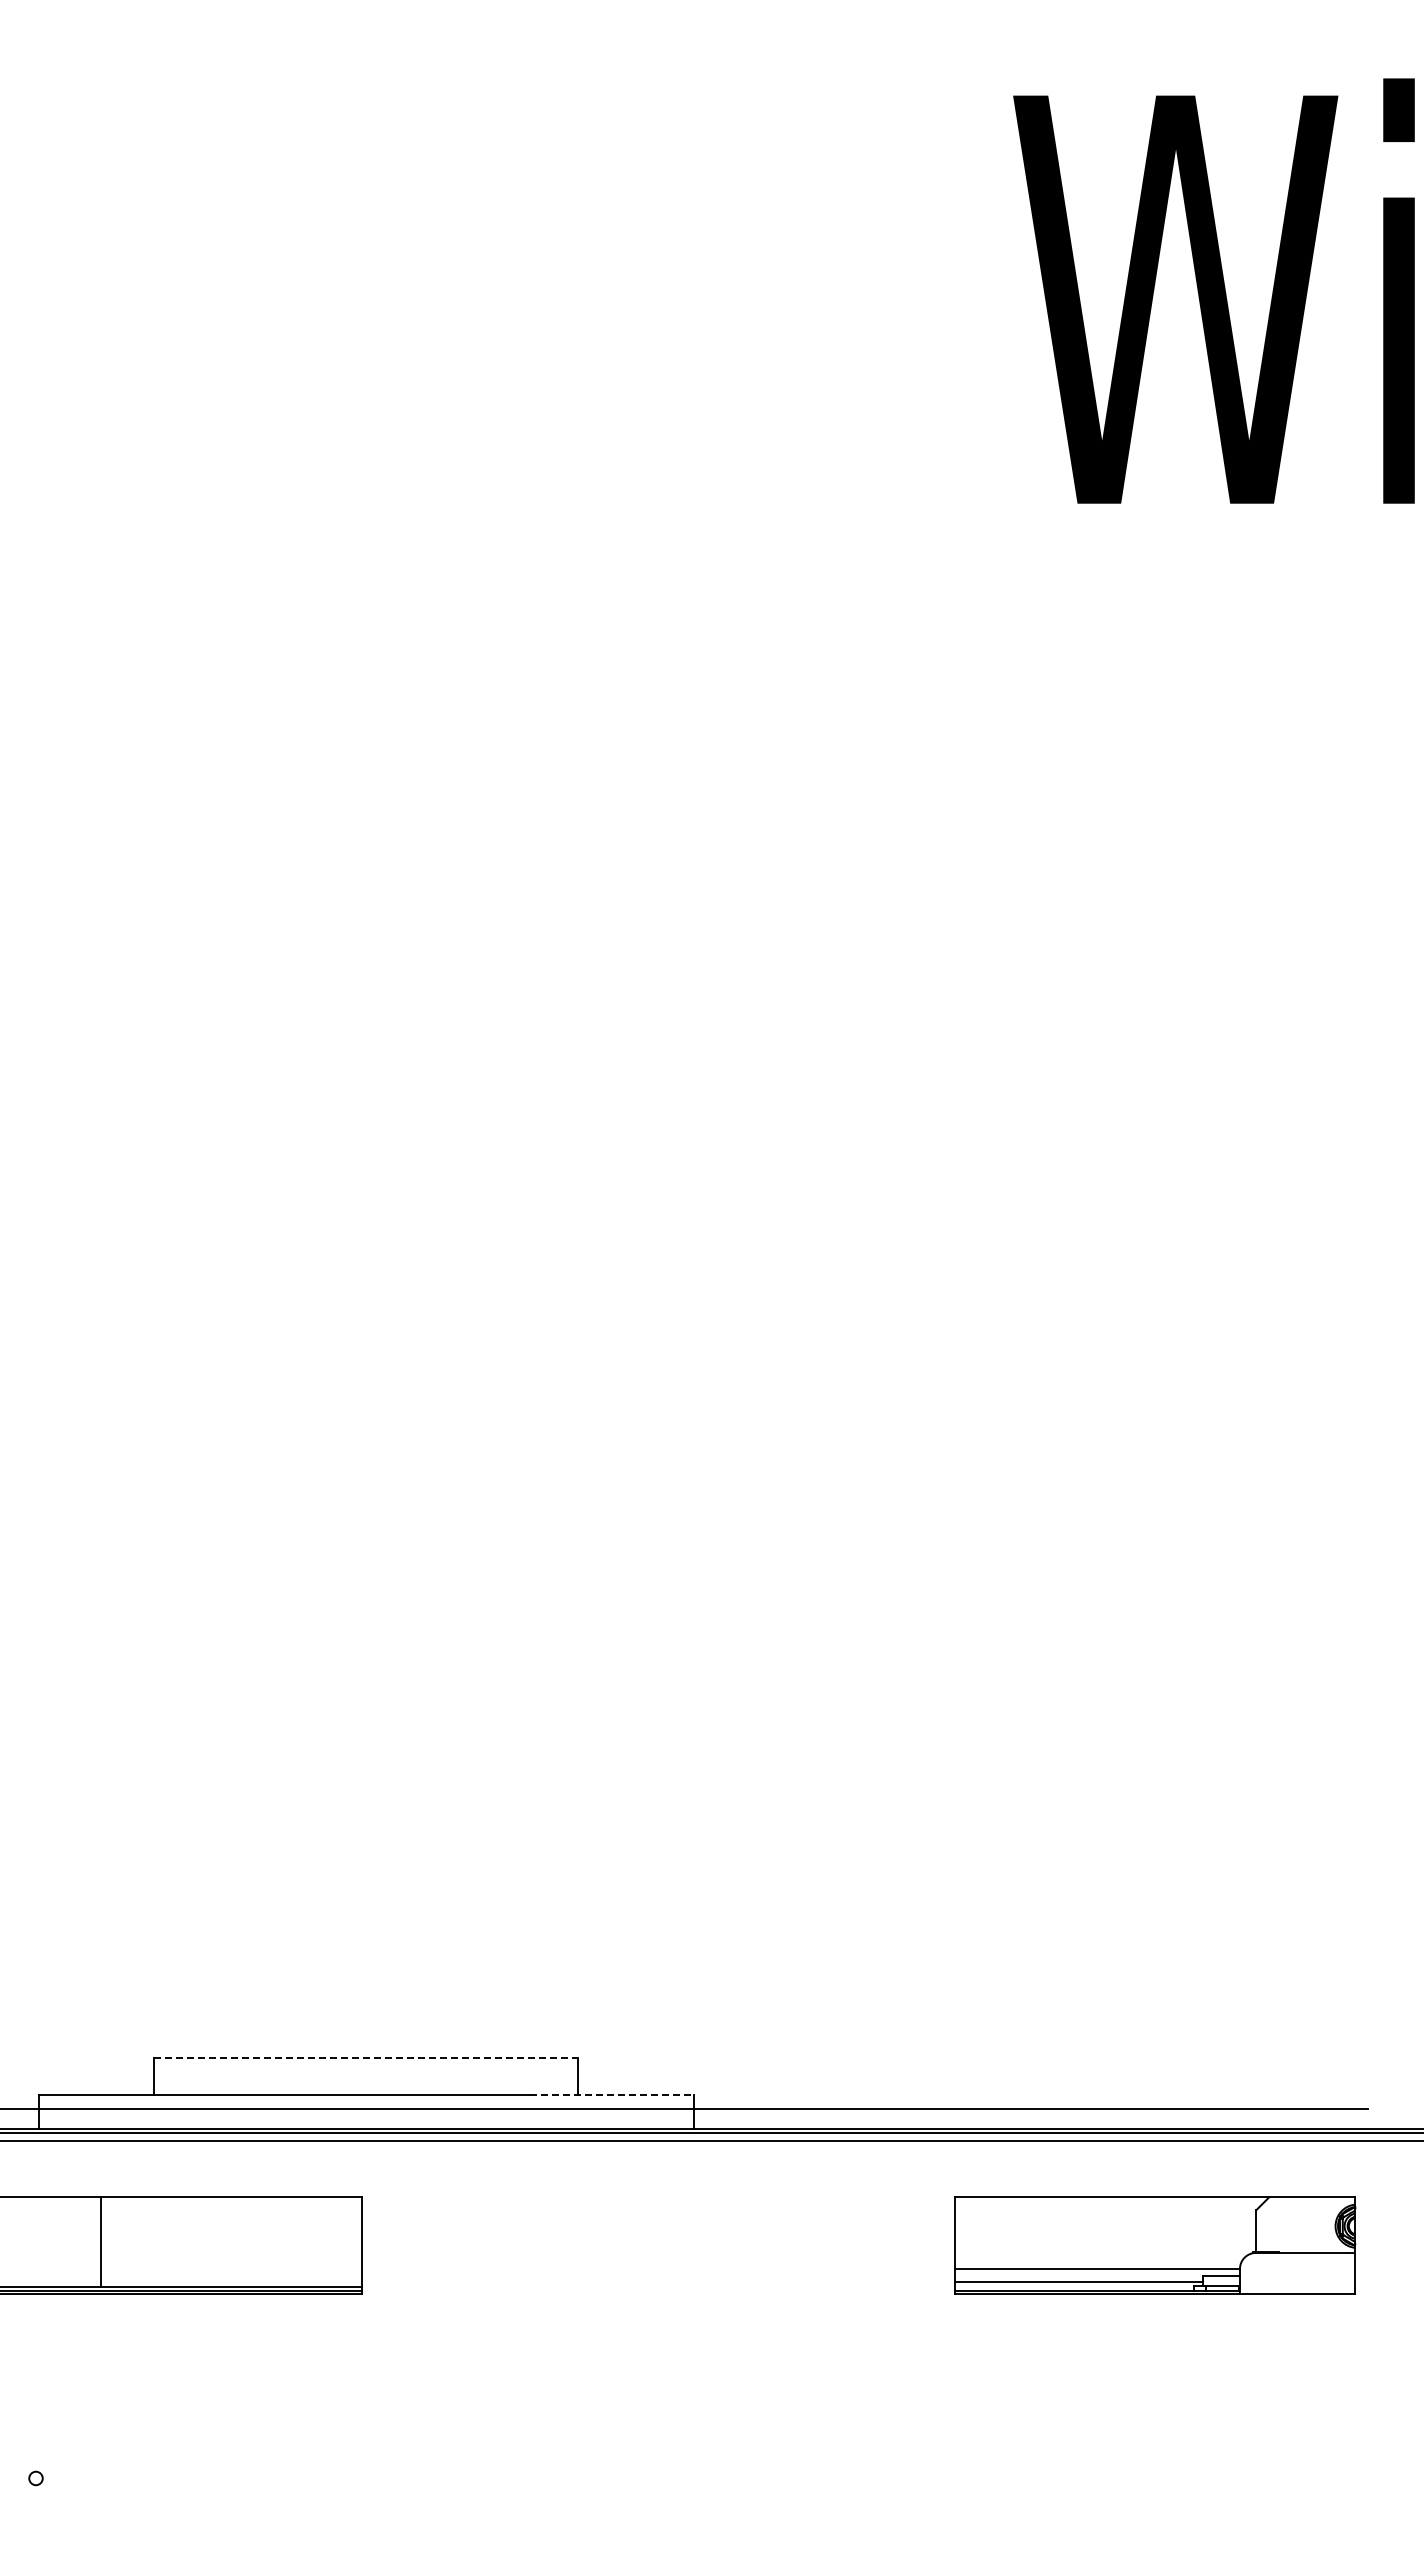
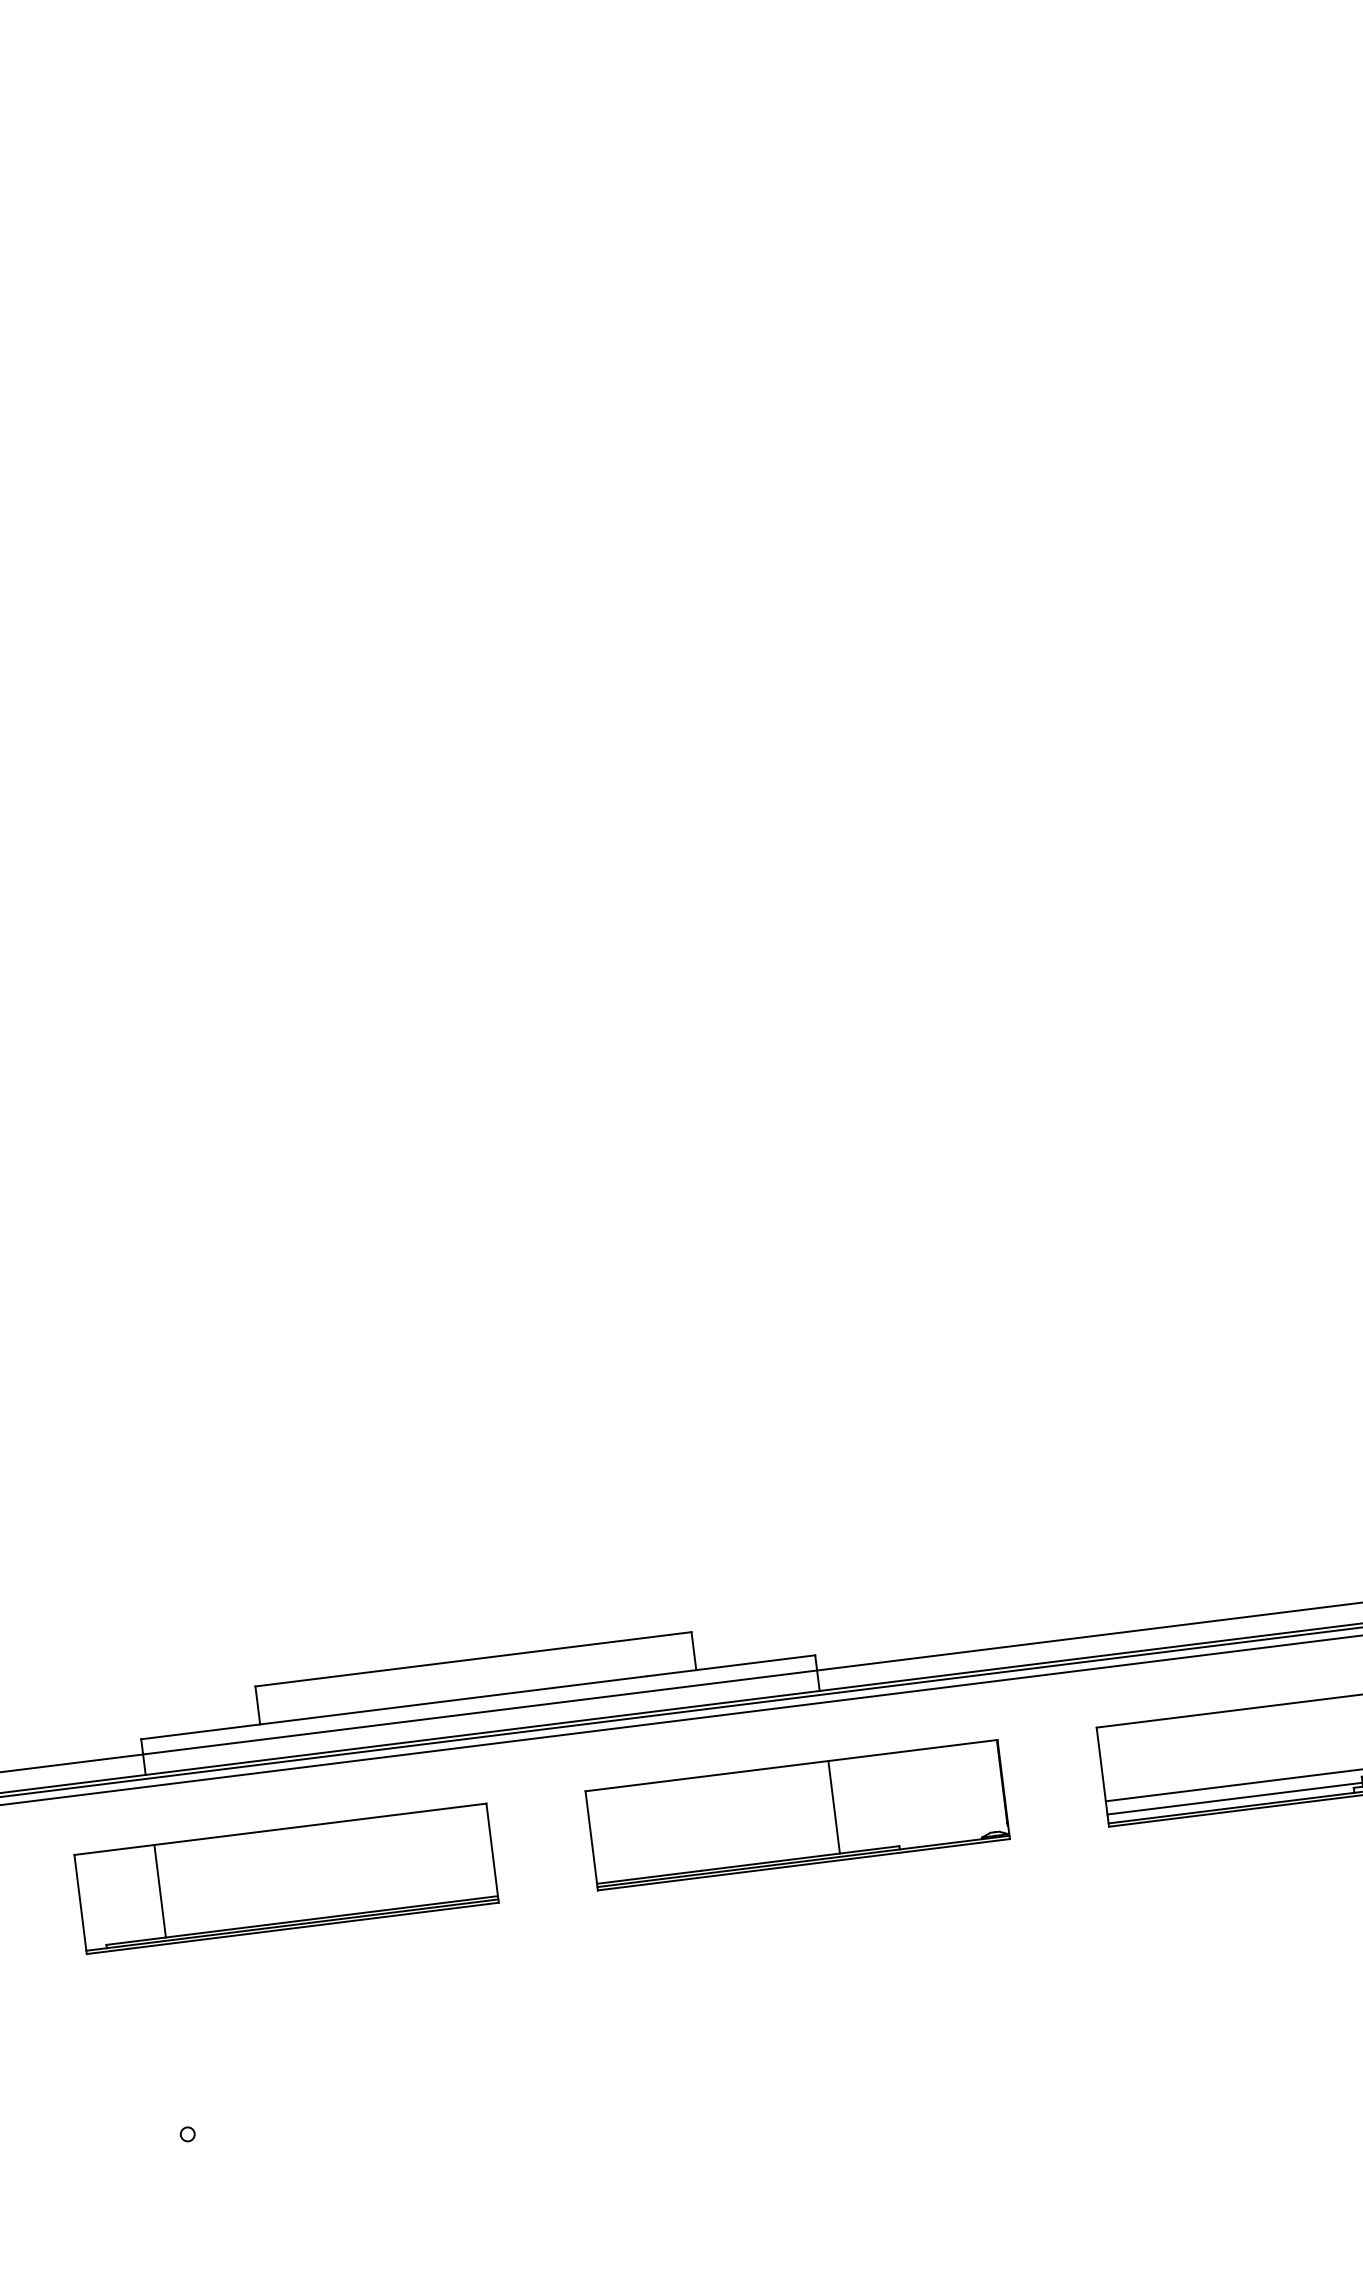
line: (366, 2057) -> (473, 1659), dashed -> solid
line: (612, 2094) -> (731, 1665), dashed -> solid
line: (100, 2242) -> (160, 1891), moved
part: (658, 2245) -> (797, 1815), added

